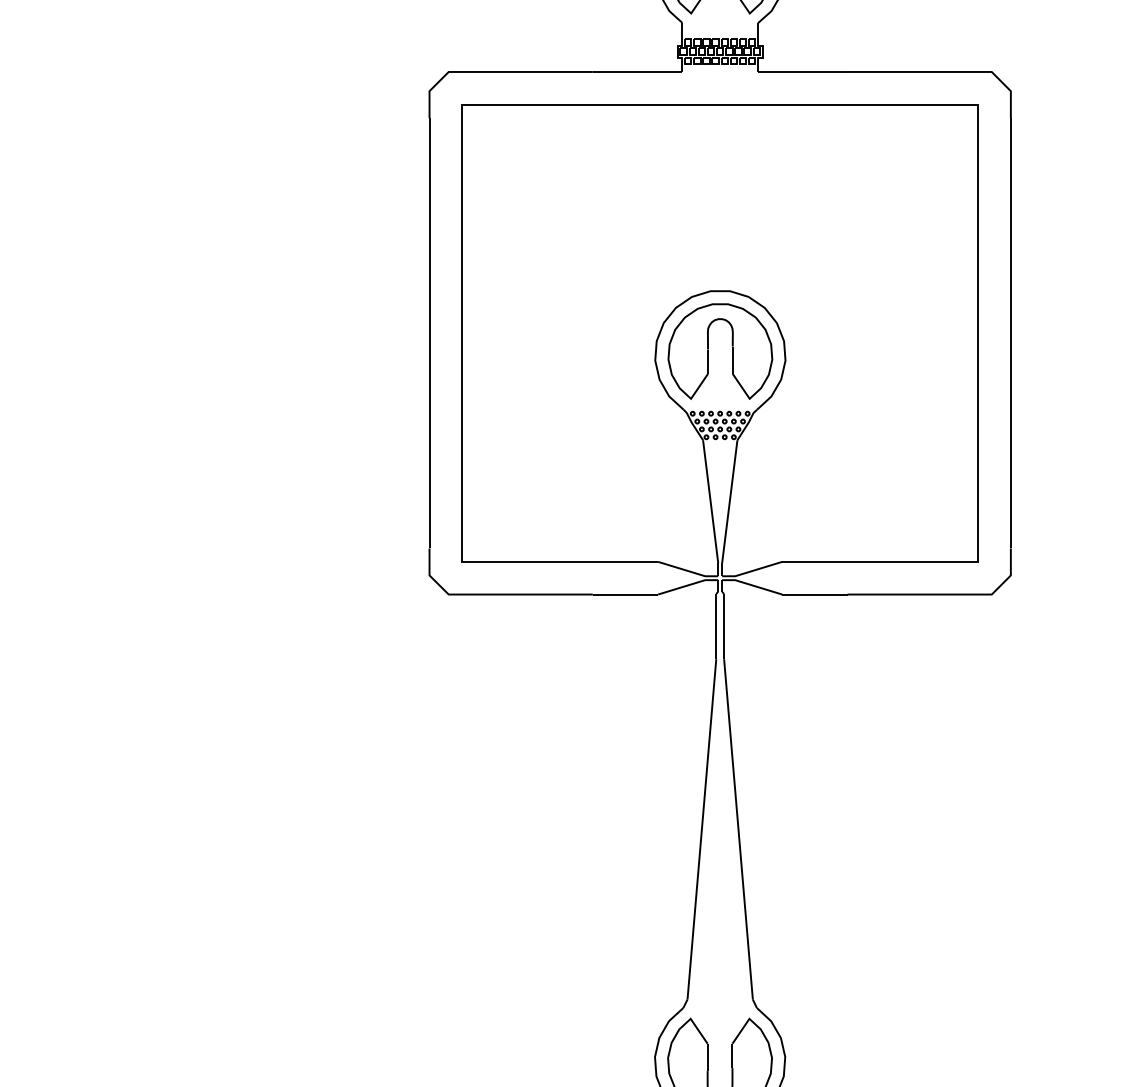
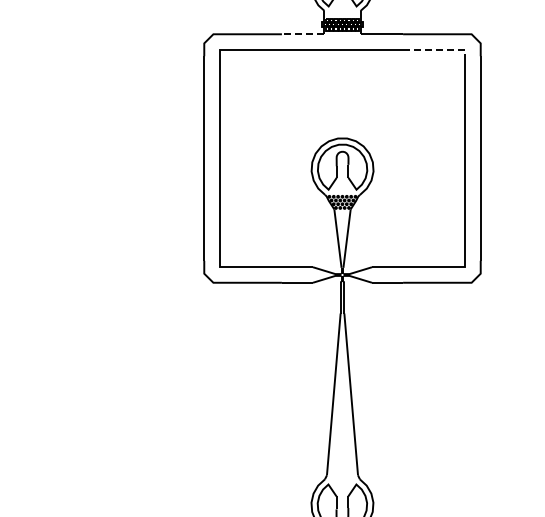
line: (636, 72) -> (302, 34), solid -> dashed
line: (922, 103) -> (438, 49), solid -> dashed

